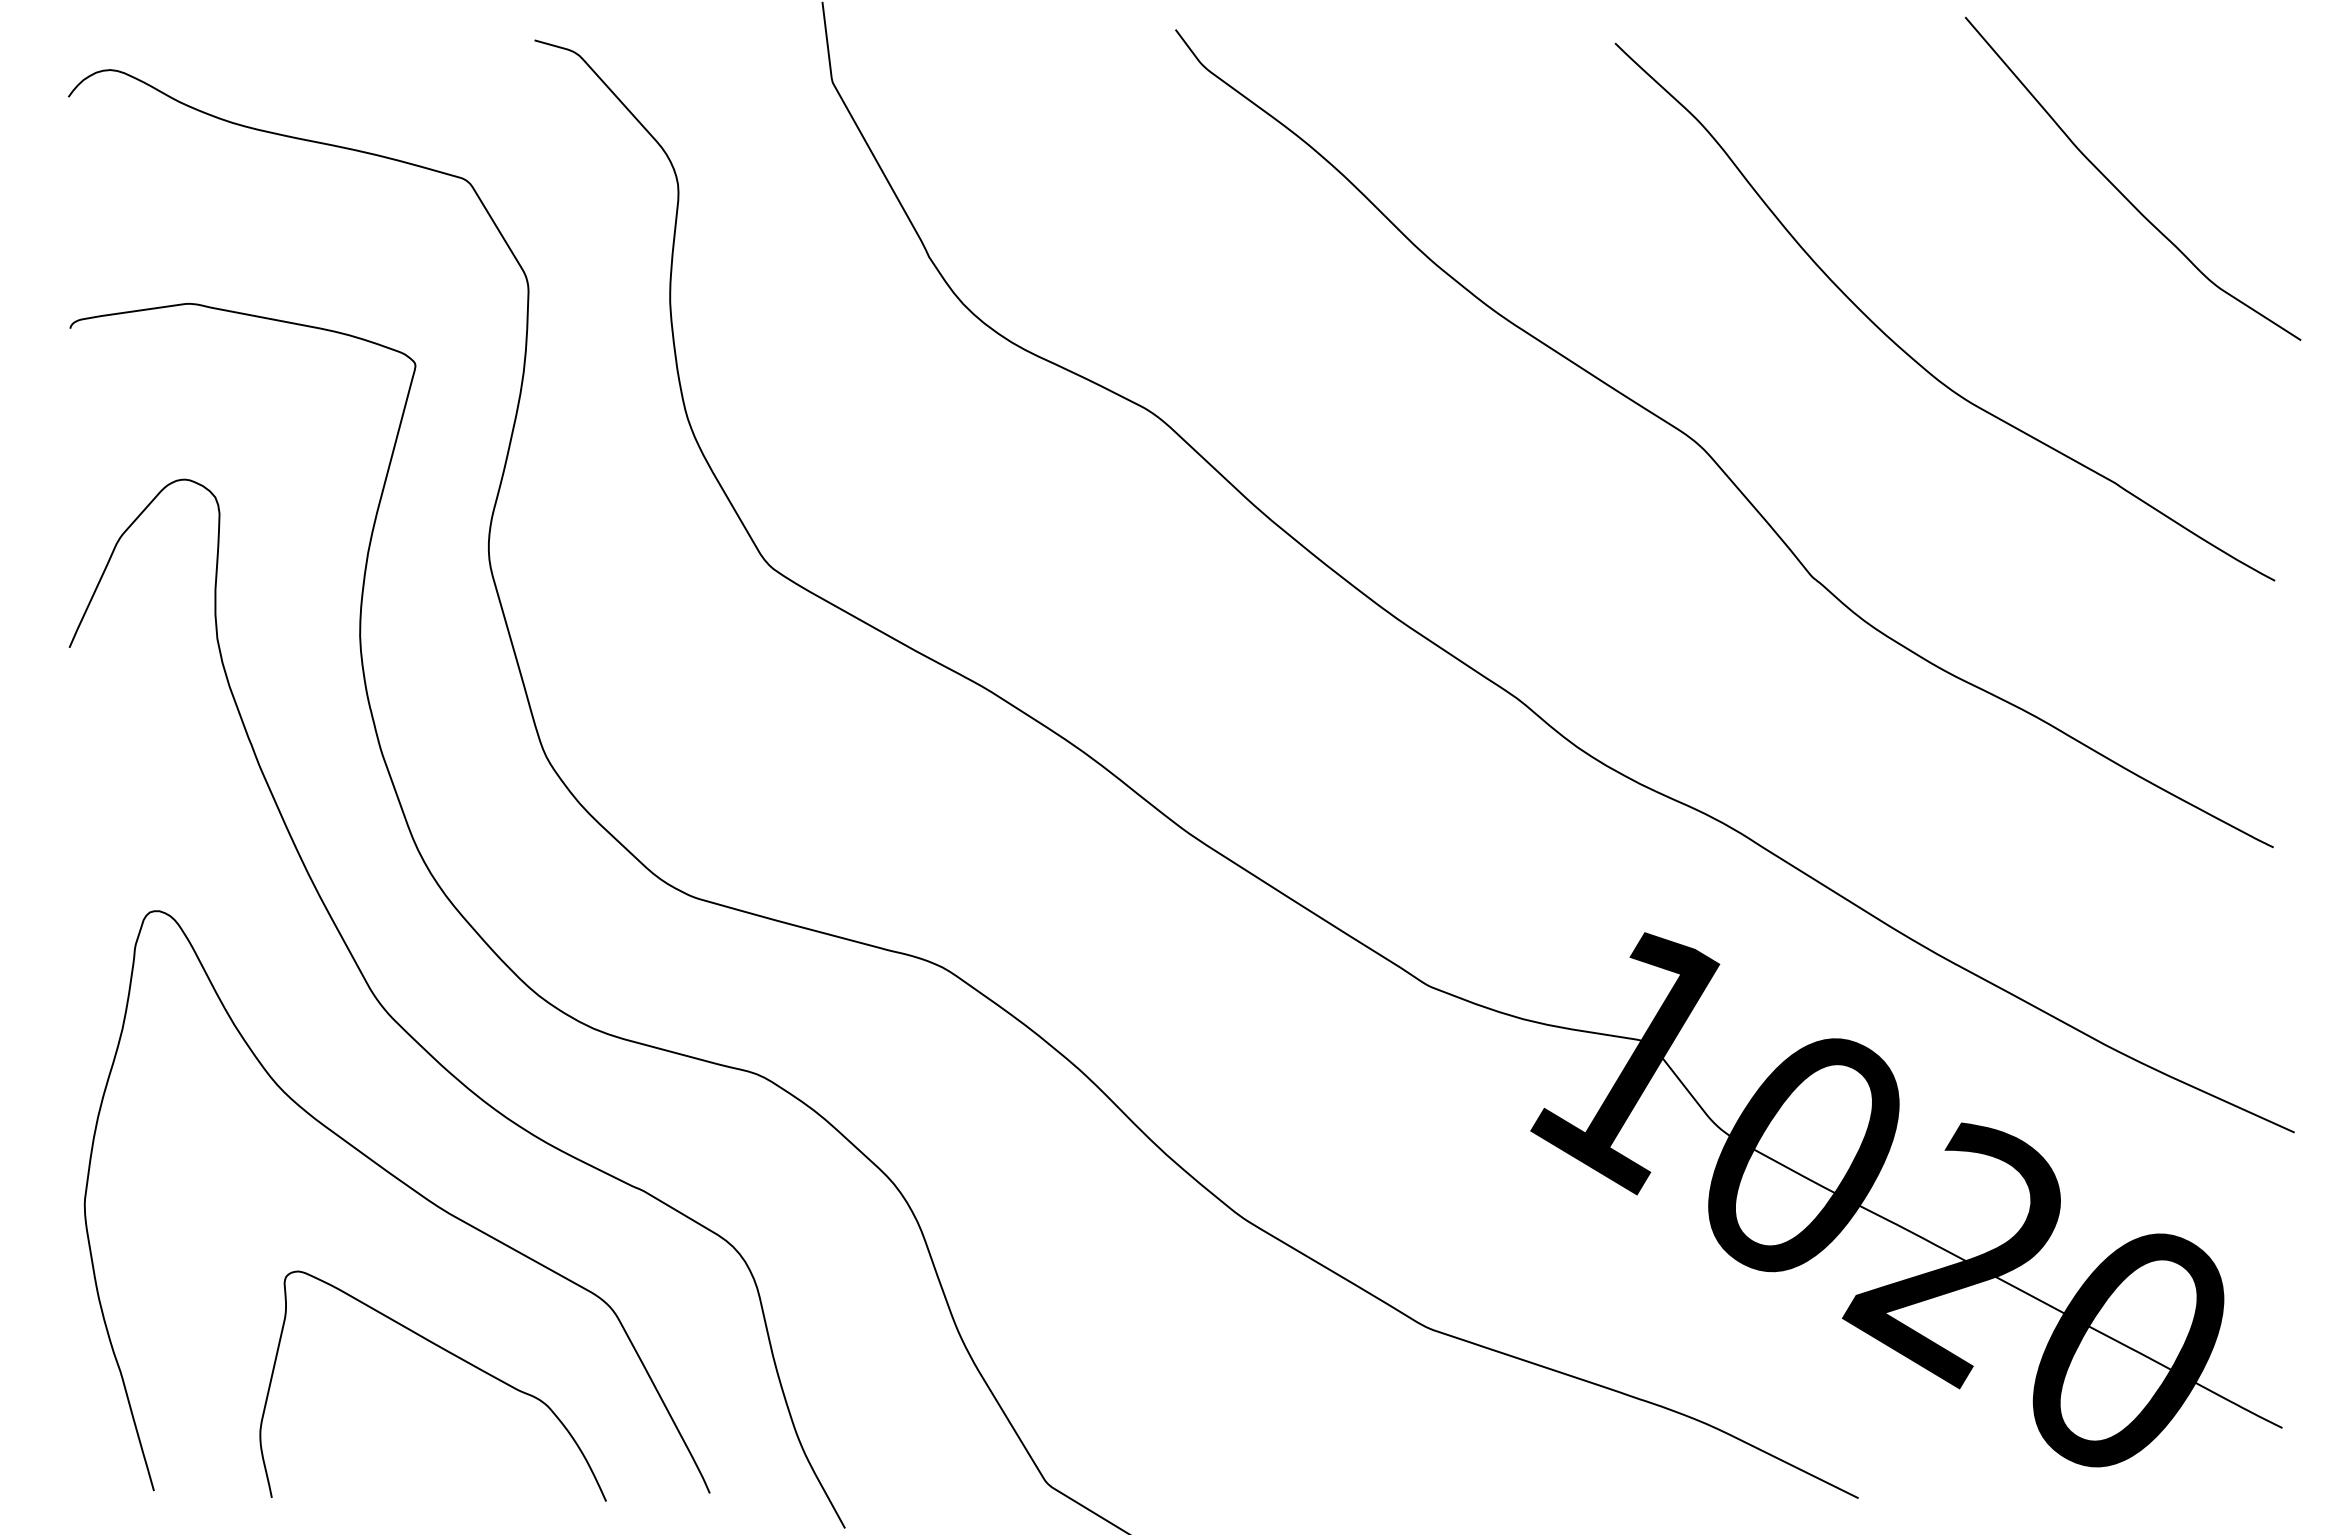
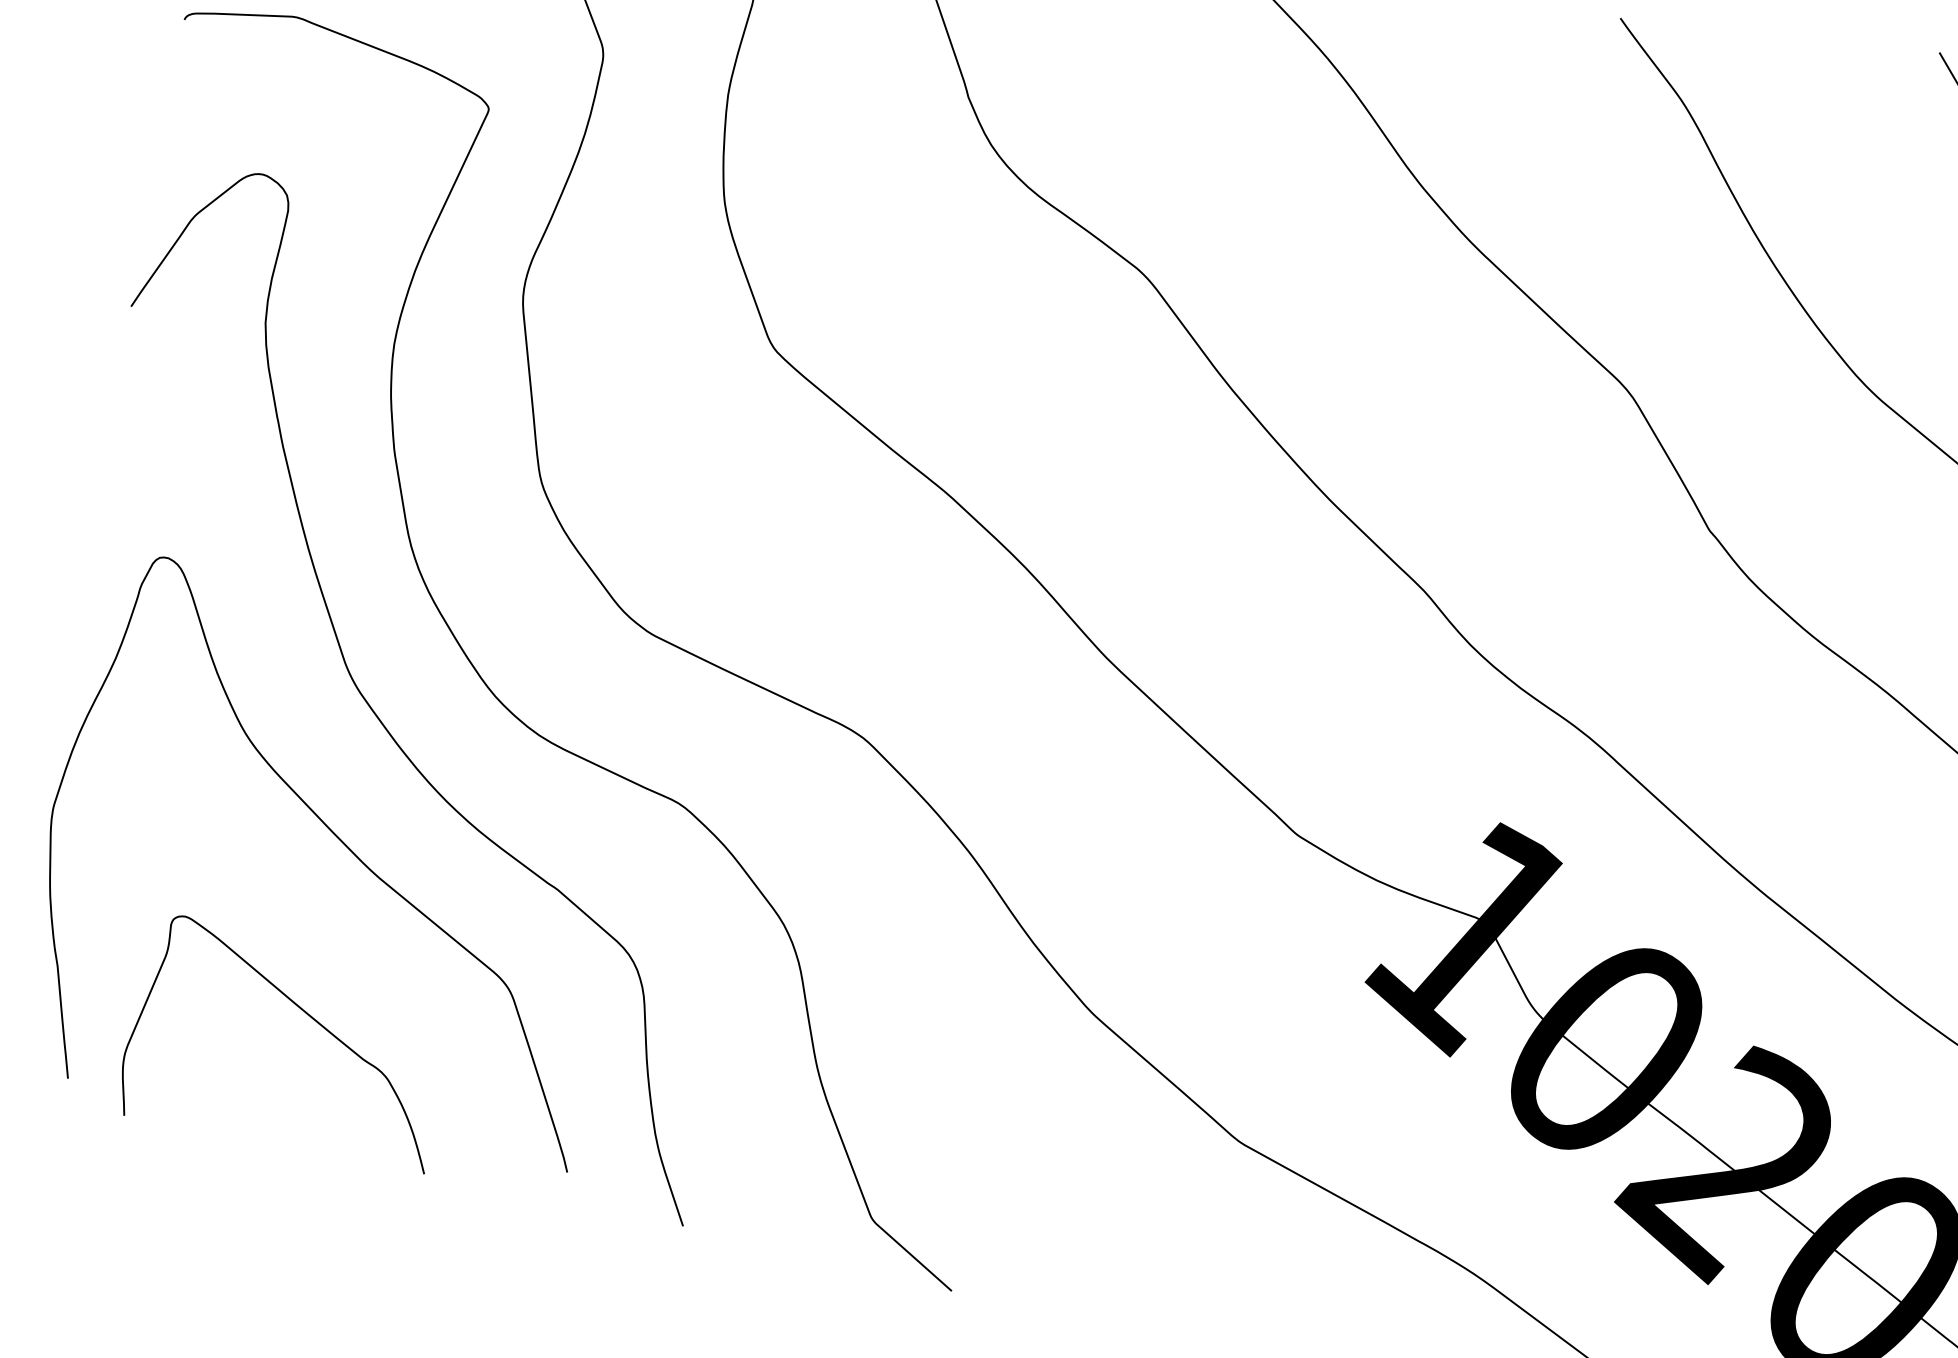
curve: (449, 1353) -> (307, 1015), moved

